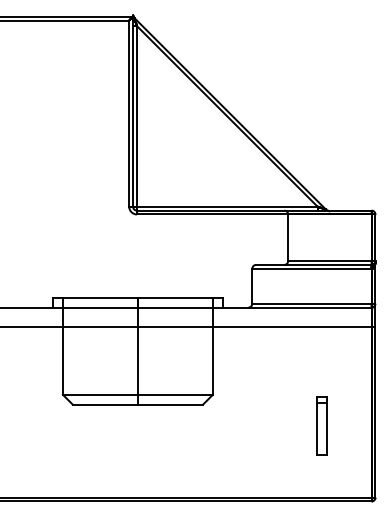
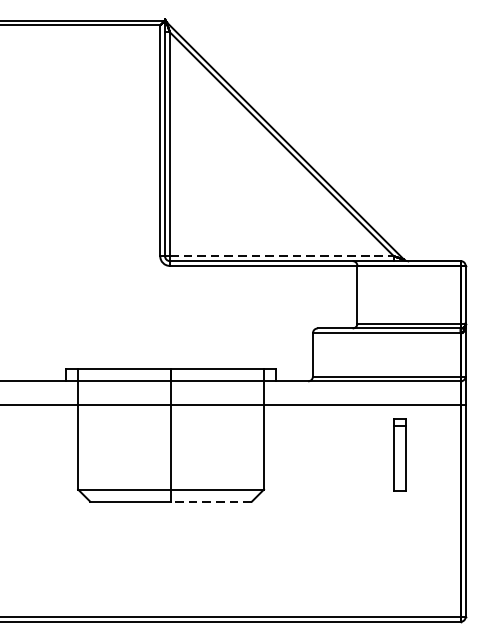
line: (227, 206) -> (282, 256), solid -> dashed
line: (170, 404) -> (211, 501), solid -> dashed
part: (321, 425) -> (398, 454), moved

